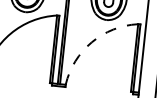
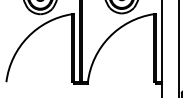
arc: (91, 42) -> (109, 37), dashed -> solid

